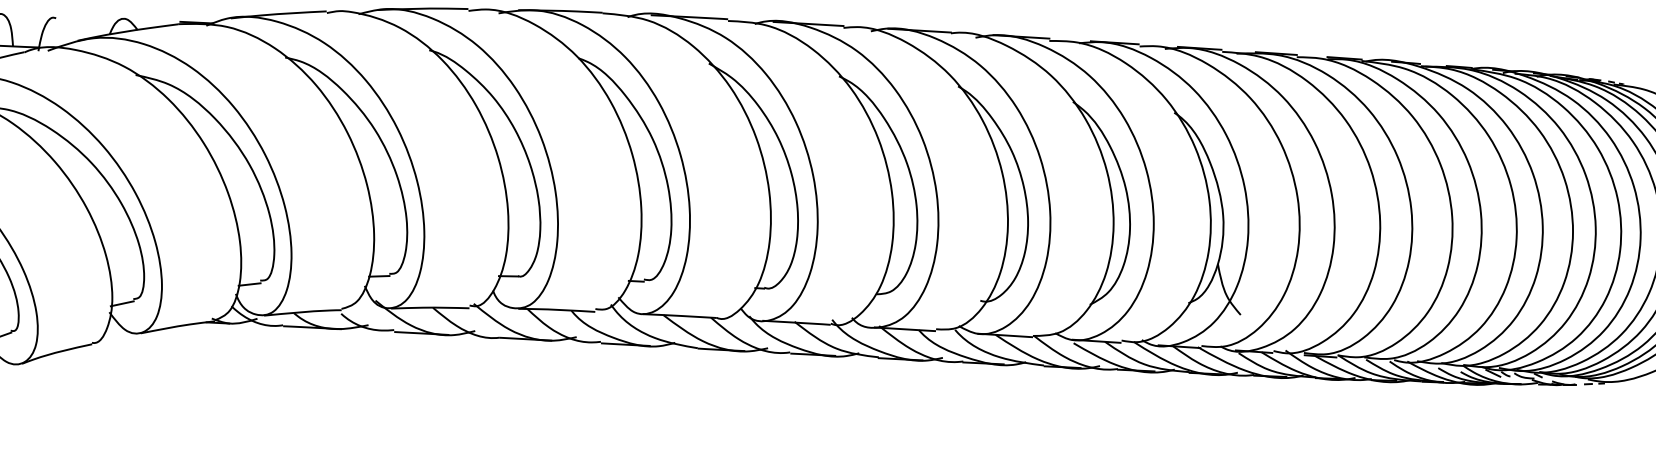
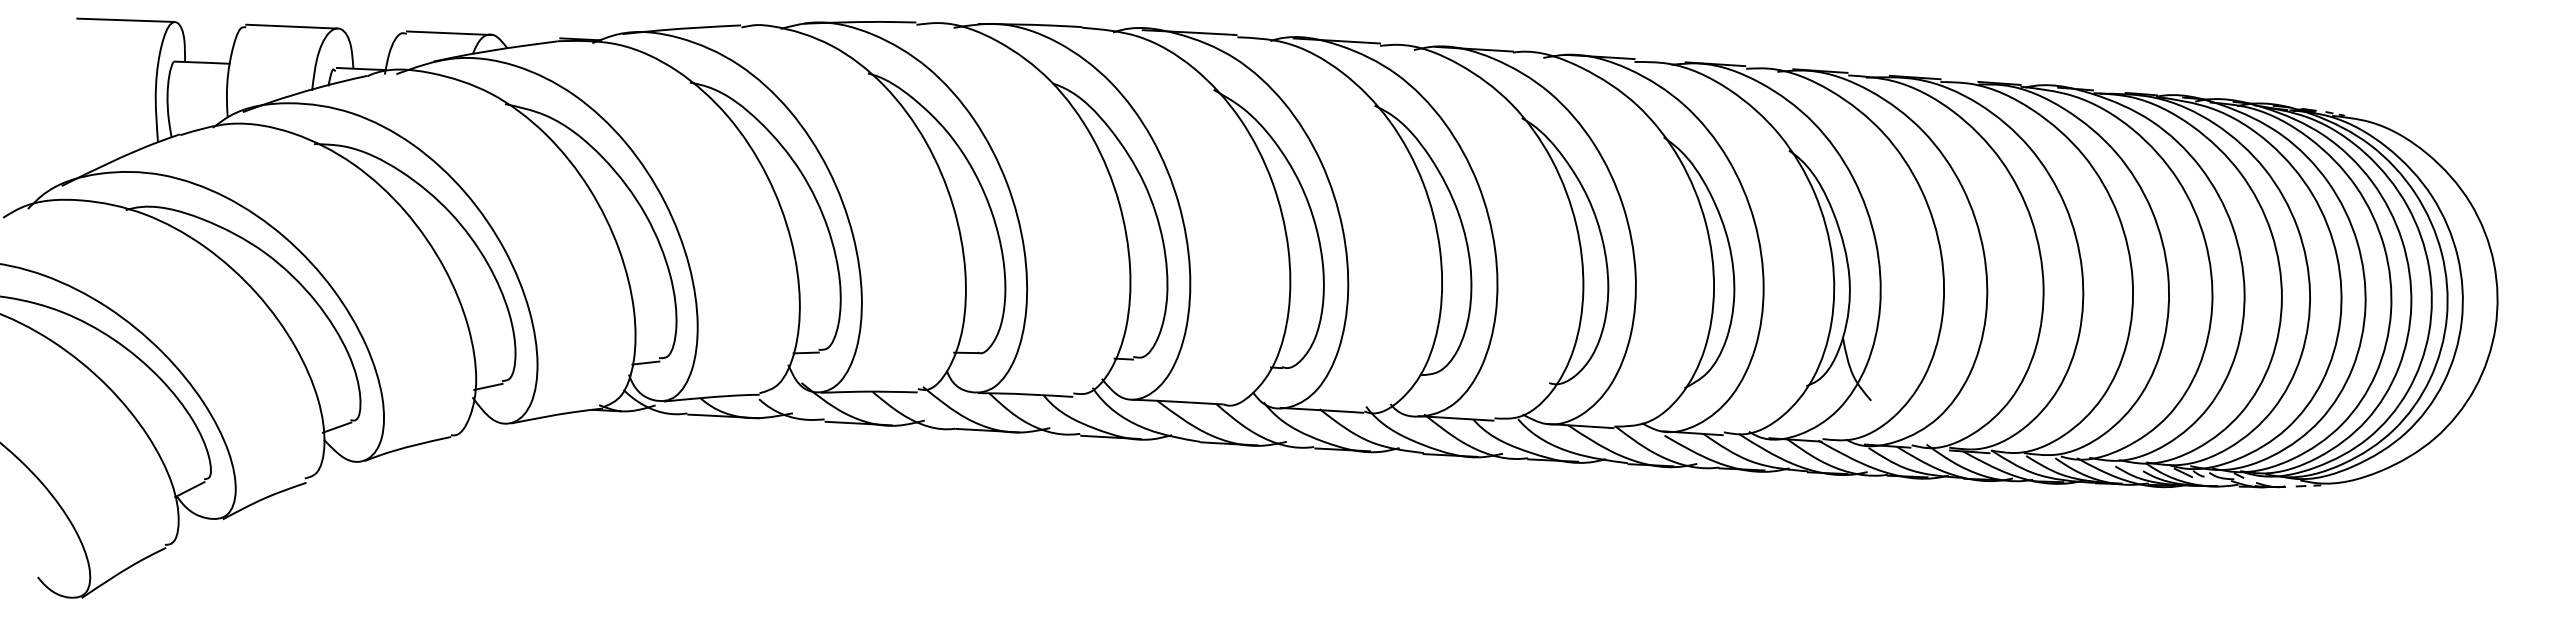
line: (90, 17) -> (449, 33), added

